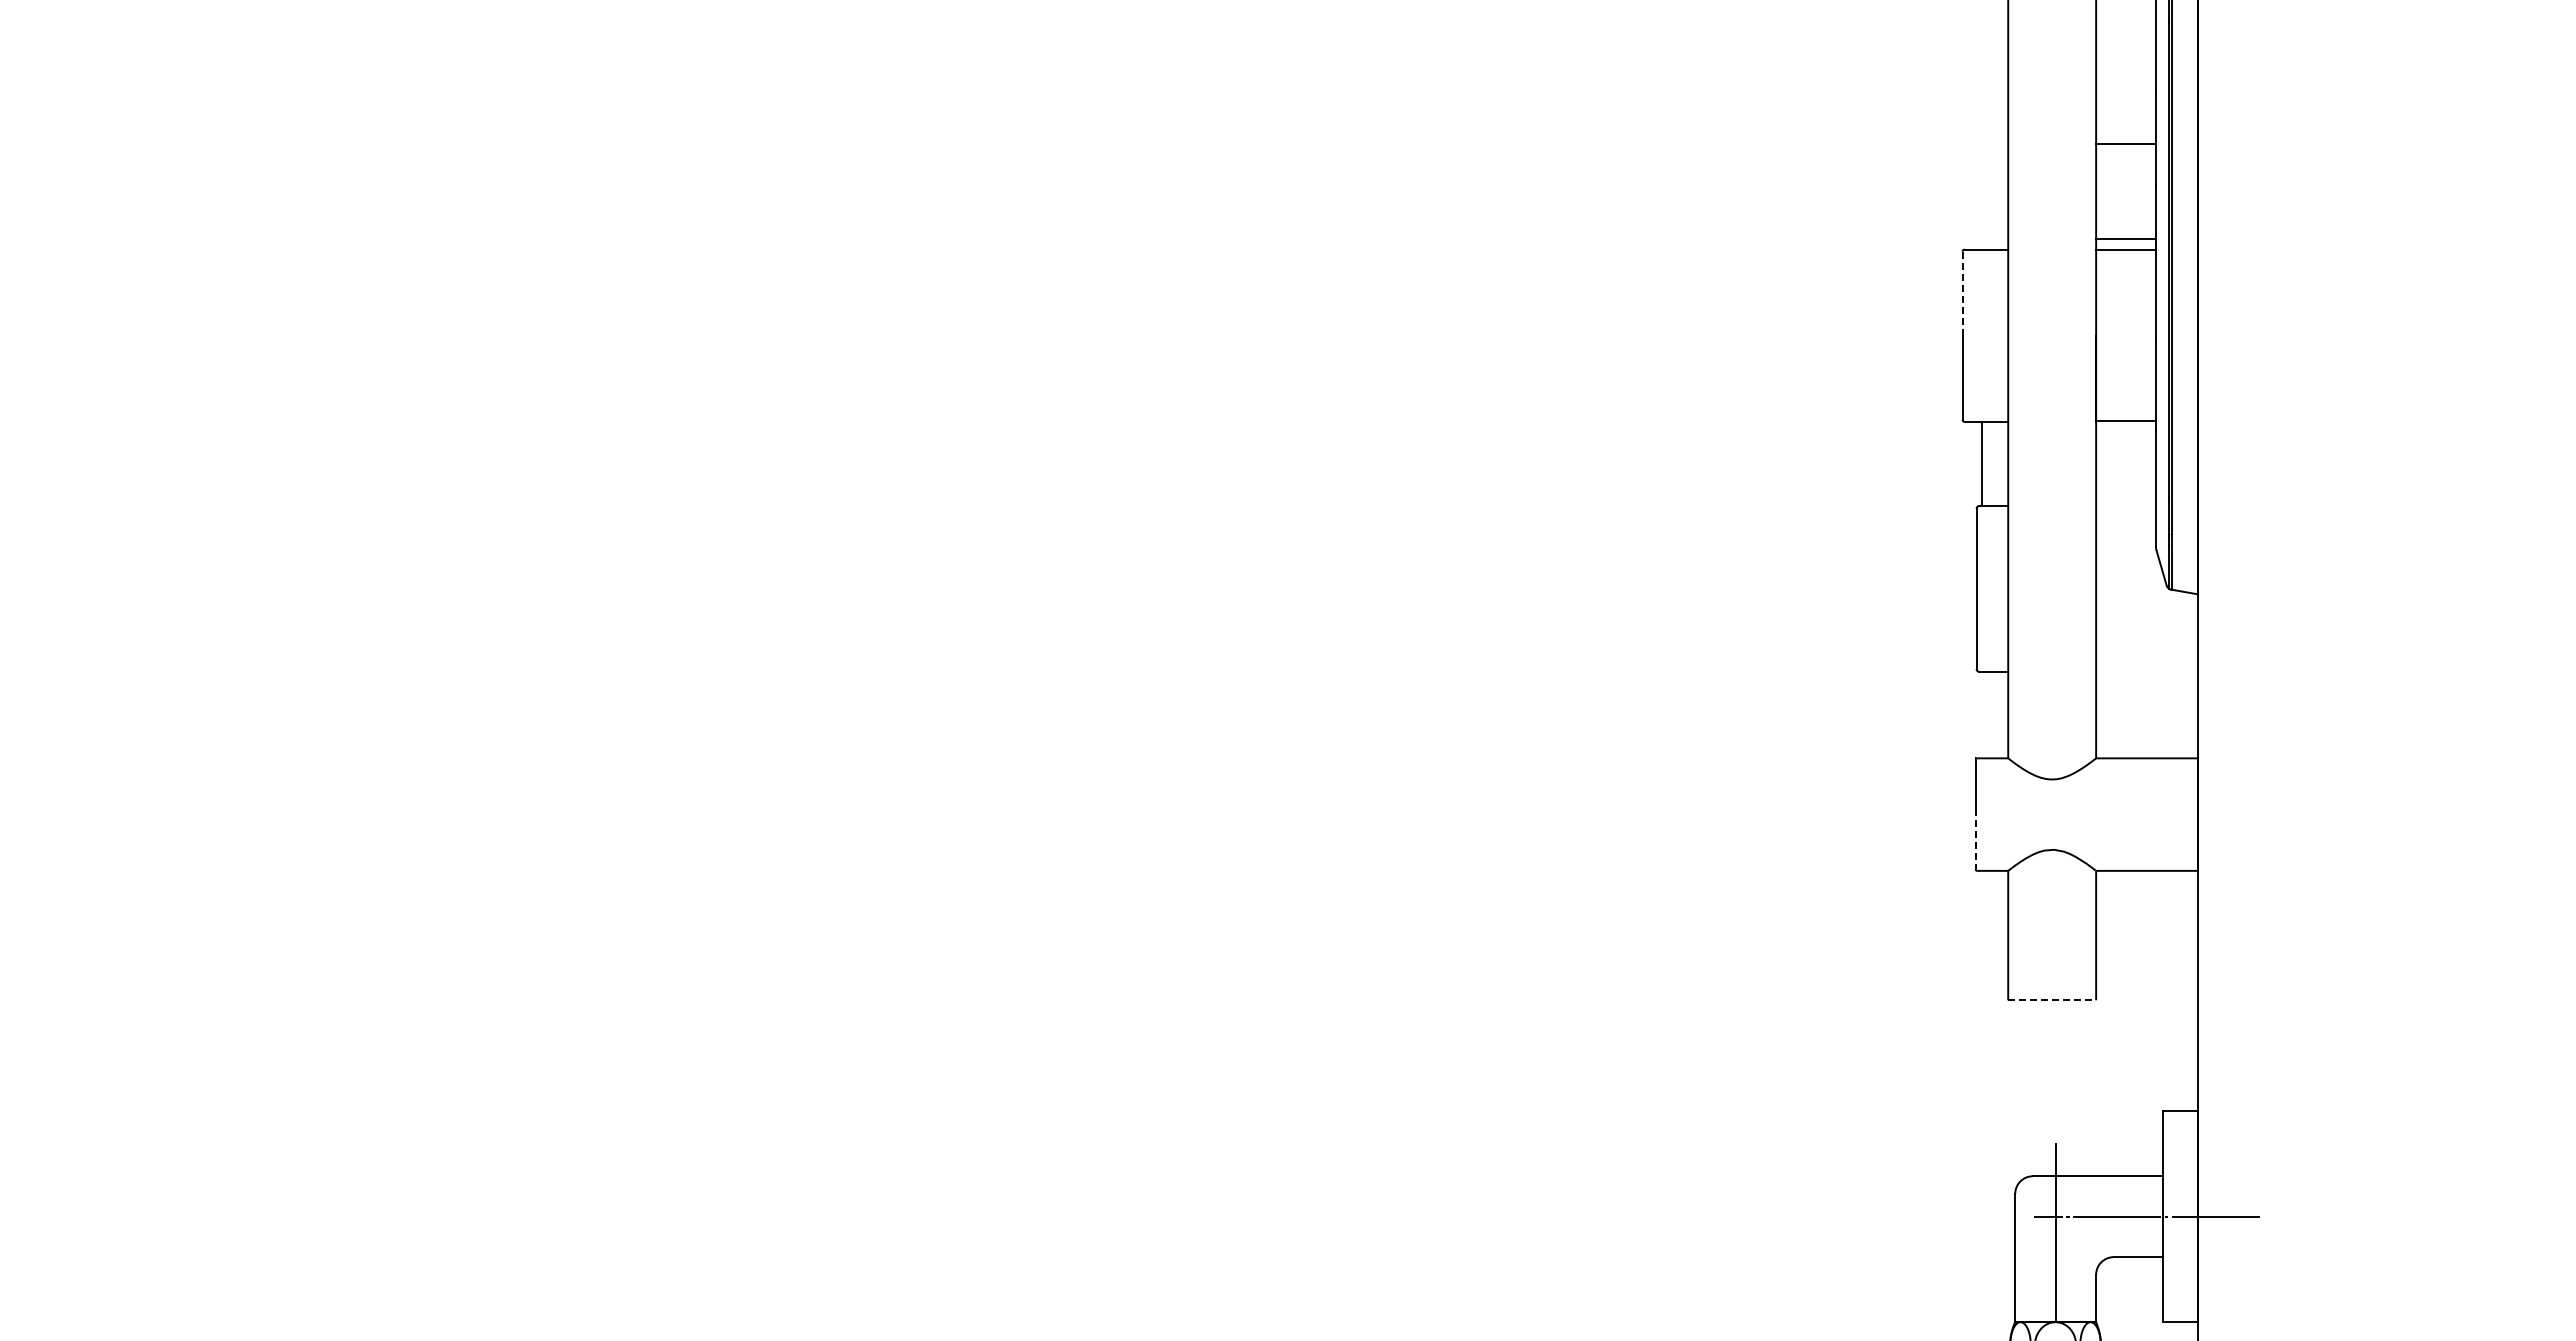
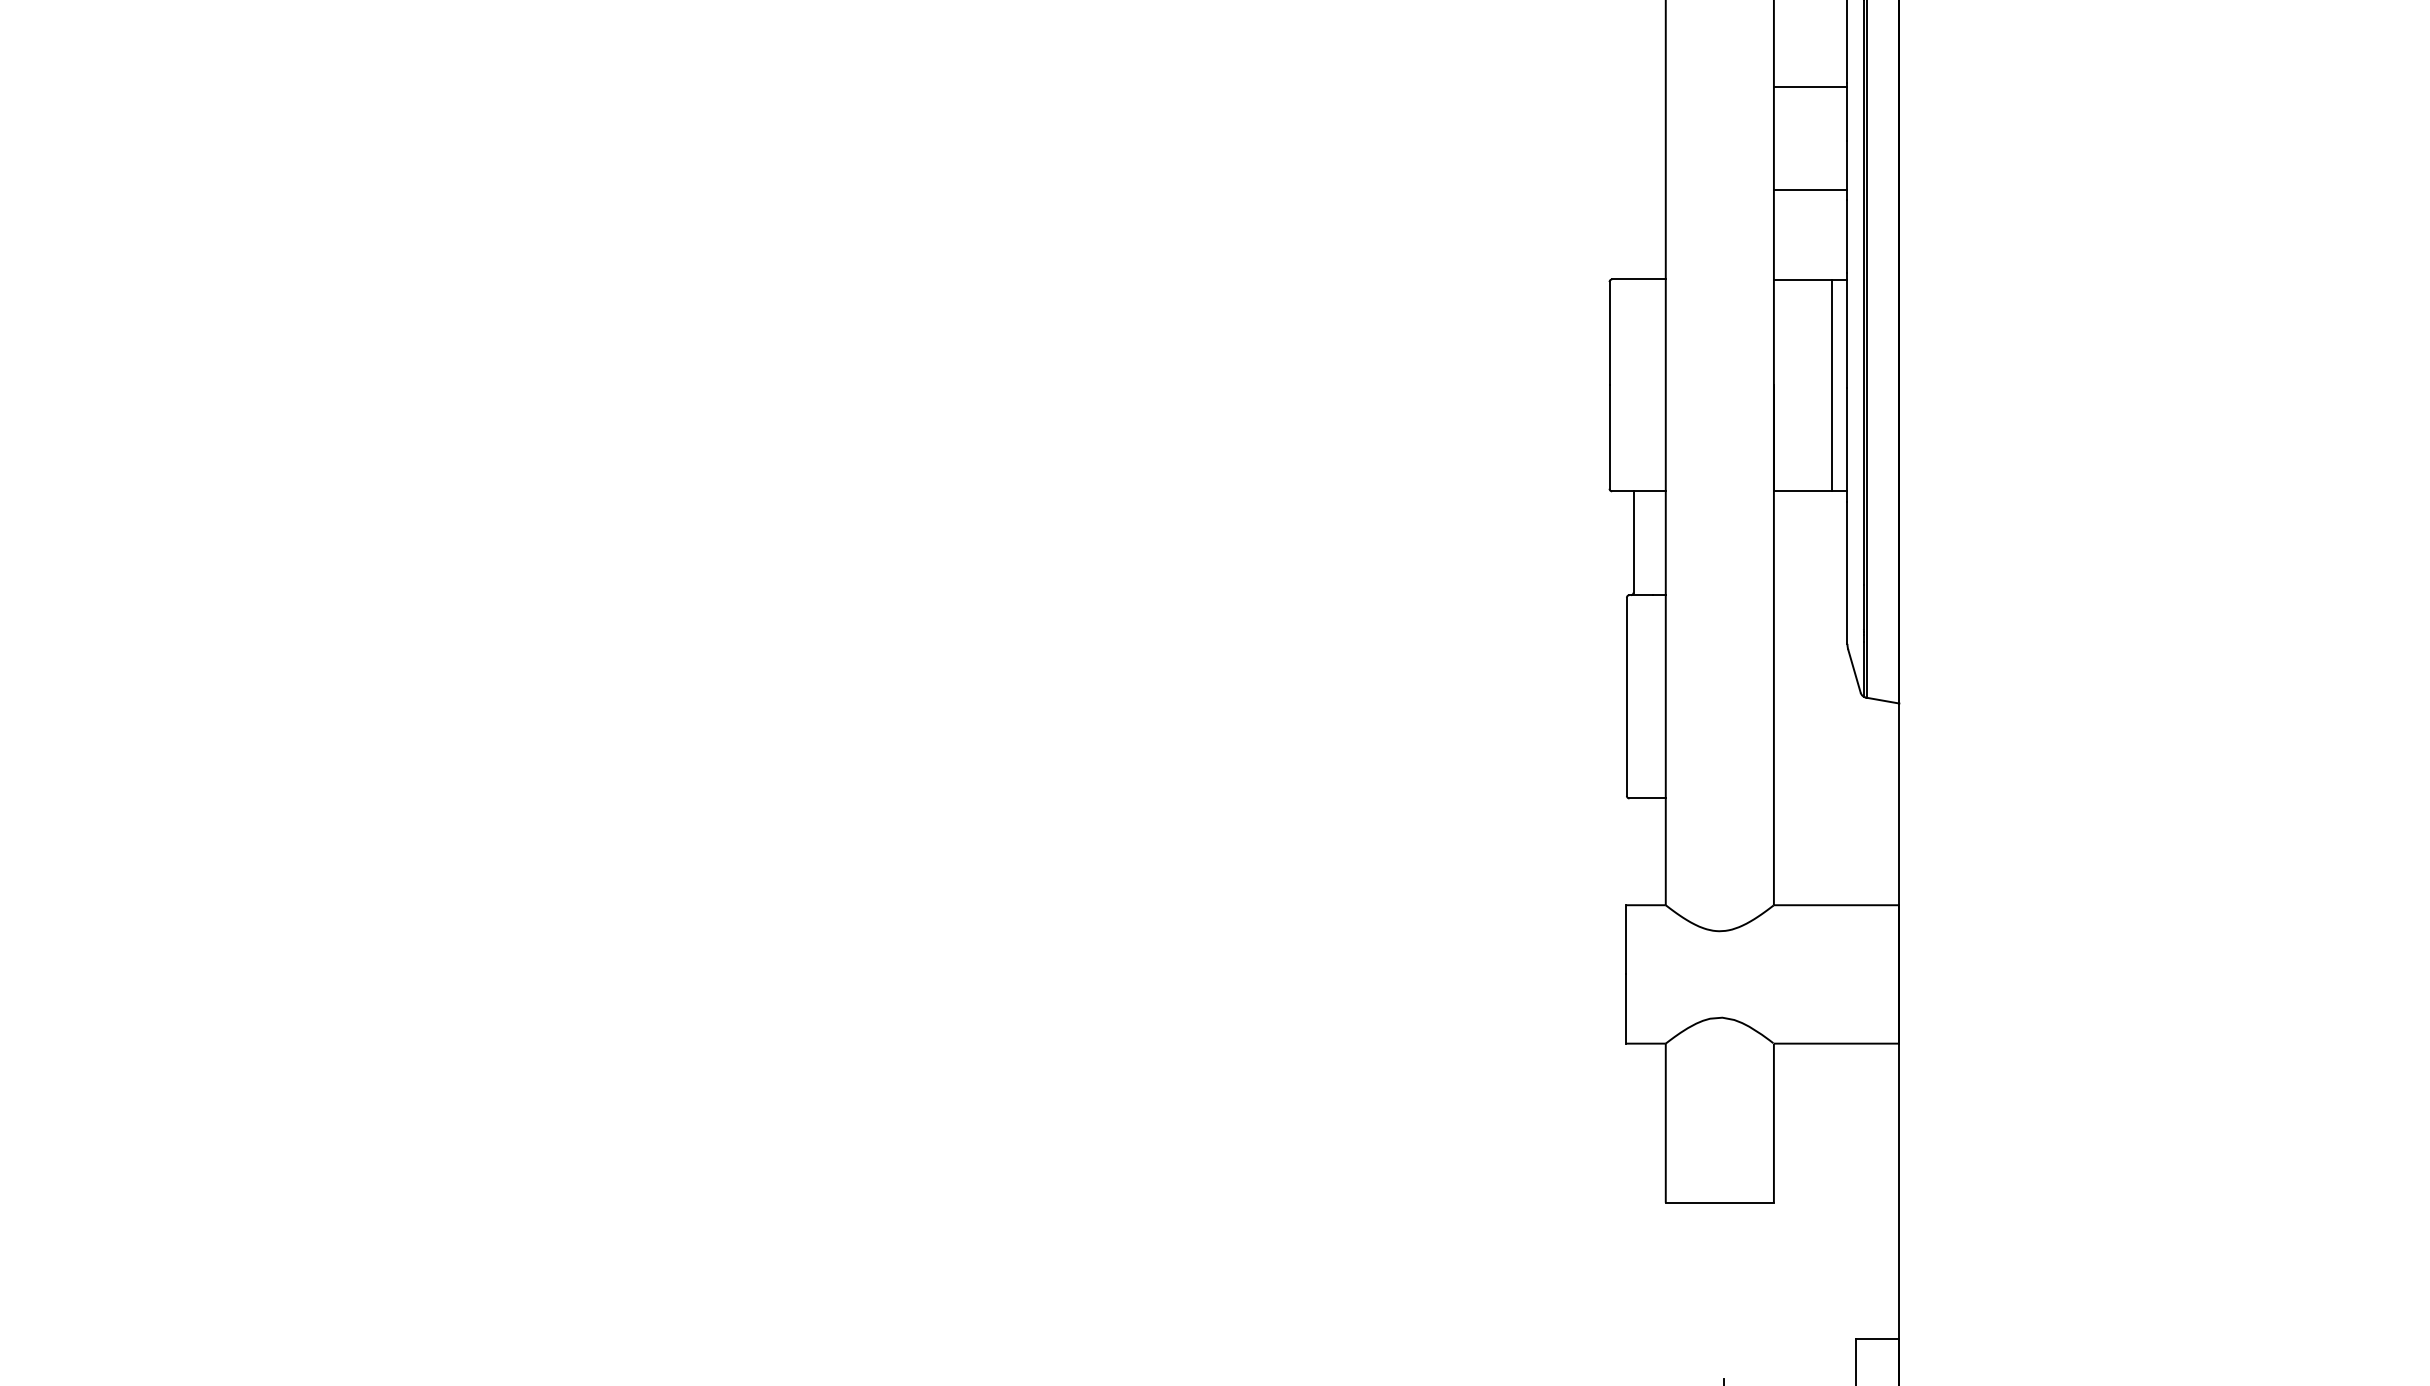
line: (2125, 144) -> (1810, 87), moved
line: (2125, 239) -> (1810, 190), moved
line: (1962, 293) -> (1609, 333), dashed -> solid
line: (2143, 335) -> (1832, 385), added
line: (1975, 842) -> (1625, 1008), dashed -> solid
line: (2052, 1000) -> (1720, 1203), dashed -> solid

